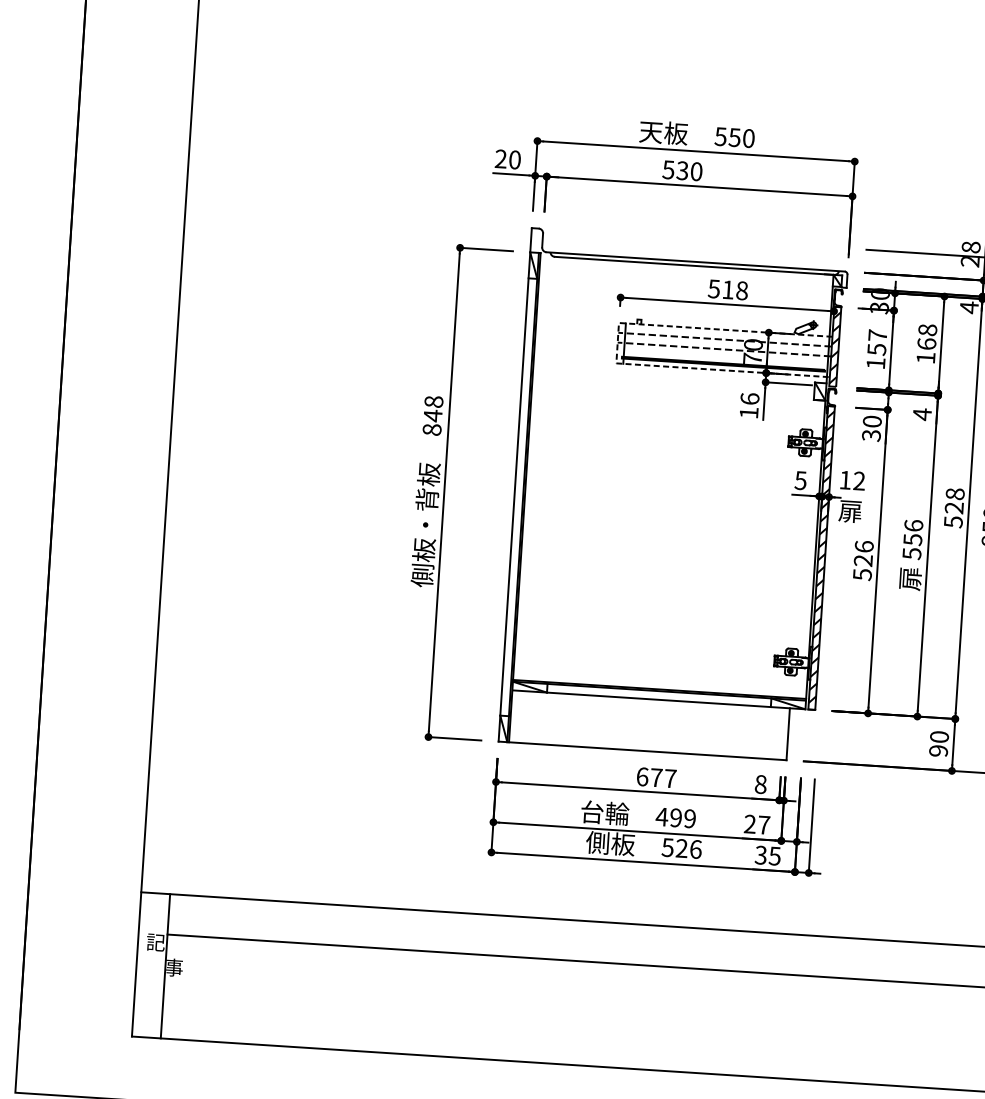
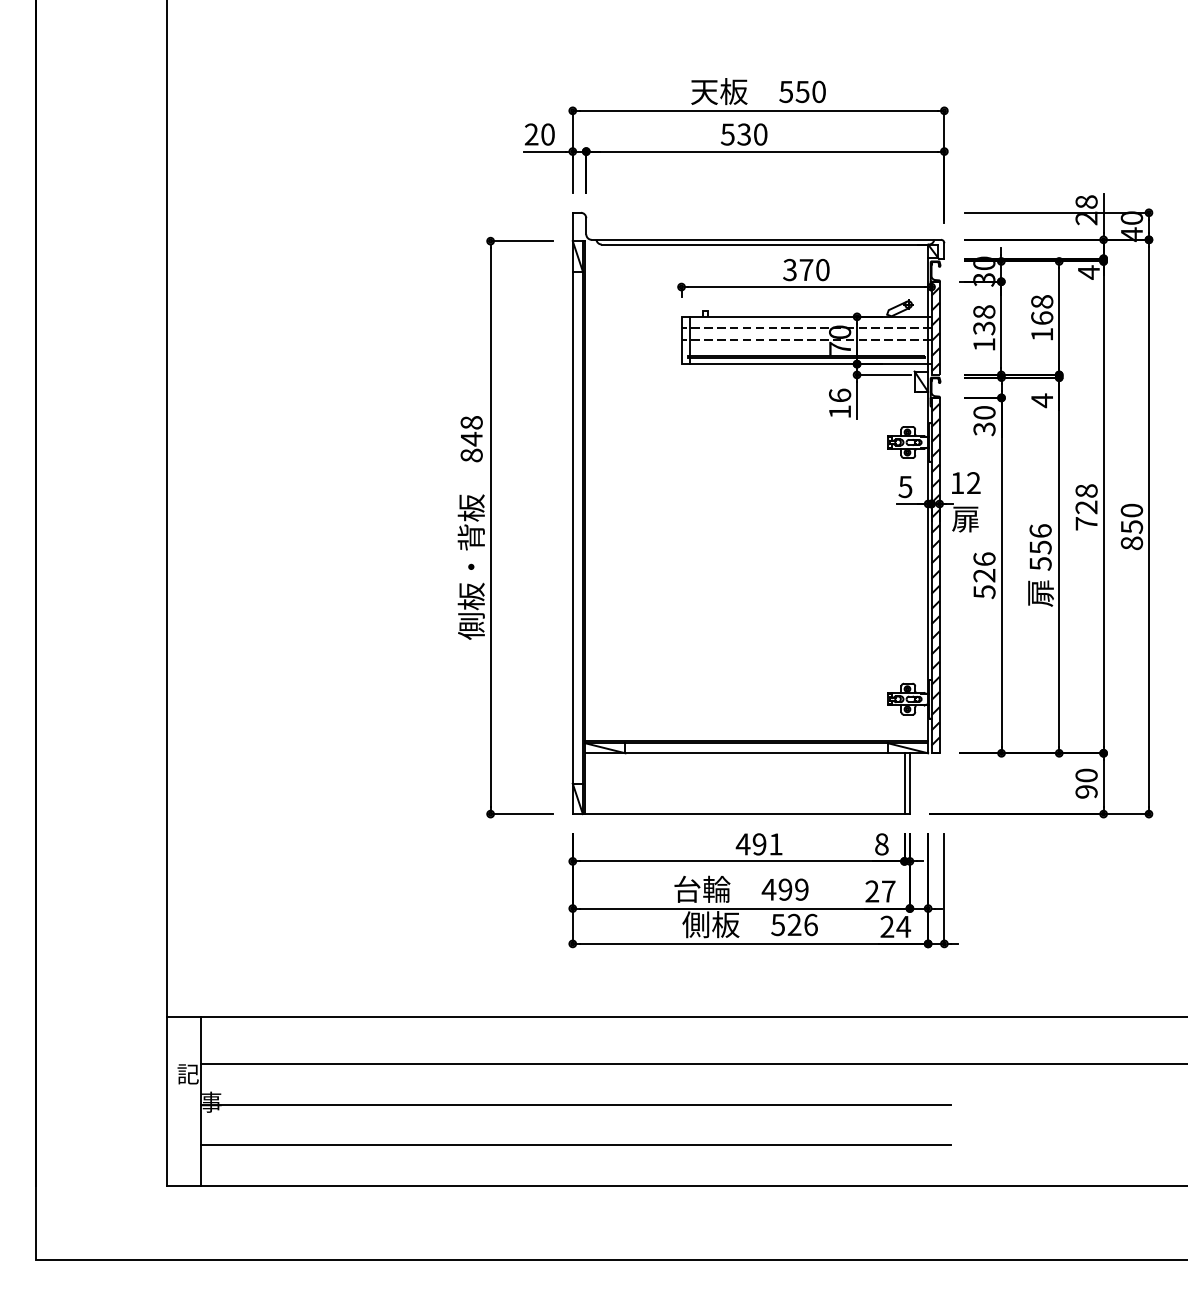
text: (728, 289) -> (806, 269), 518 -> 370
text: (877, 341) -> (984, 319), 157 -> 138
line: (617, 343) -> (681, 340), dashed -> solid
text: (953, 521) -> (1086, 523), 528 -> 728
line: (783, 733) -> (904, 783), added
text: (655, 777) -> (758, 844), 677 -> 491
text: (768, 855) -> (895, 926), 35 -> 24
line: (485, 989) -> (576, 1104), added
line: (483, 1024) -> (576, 1145), added

